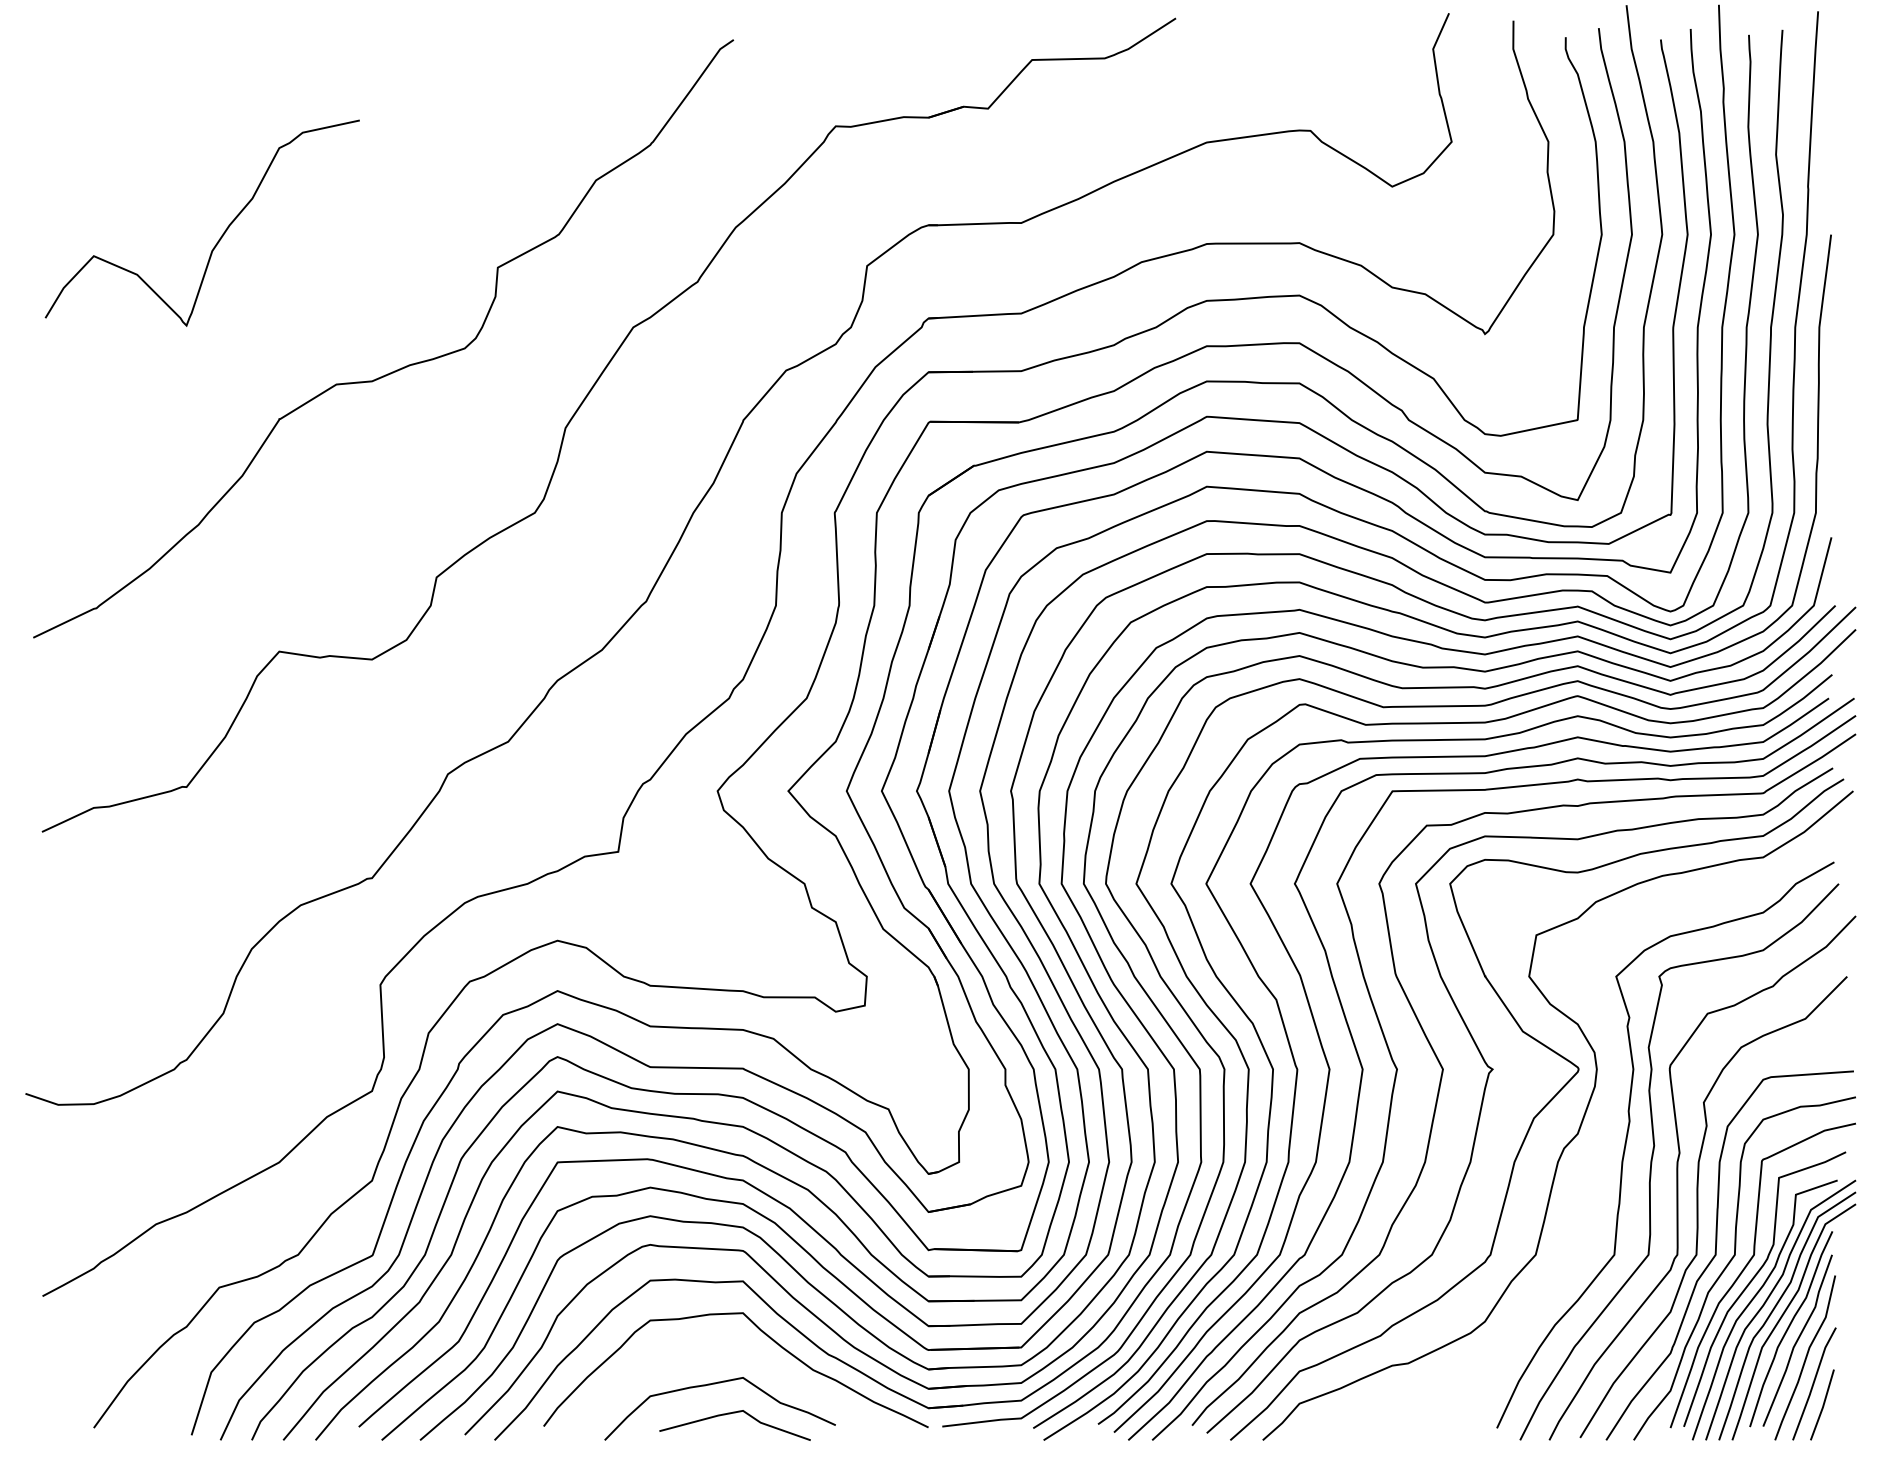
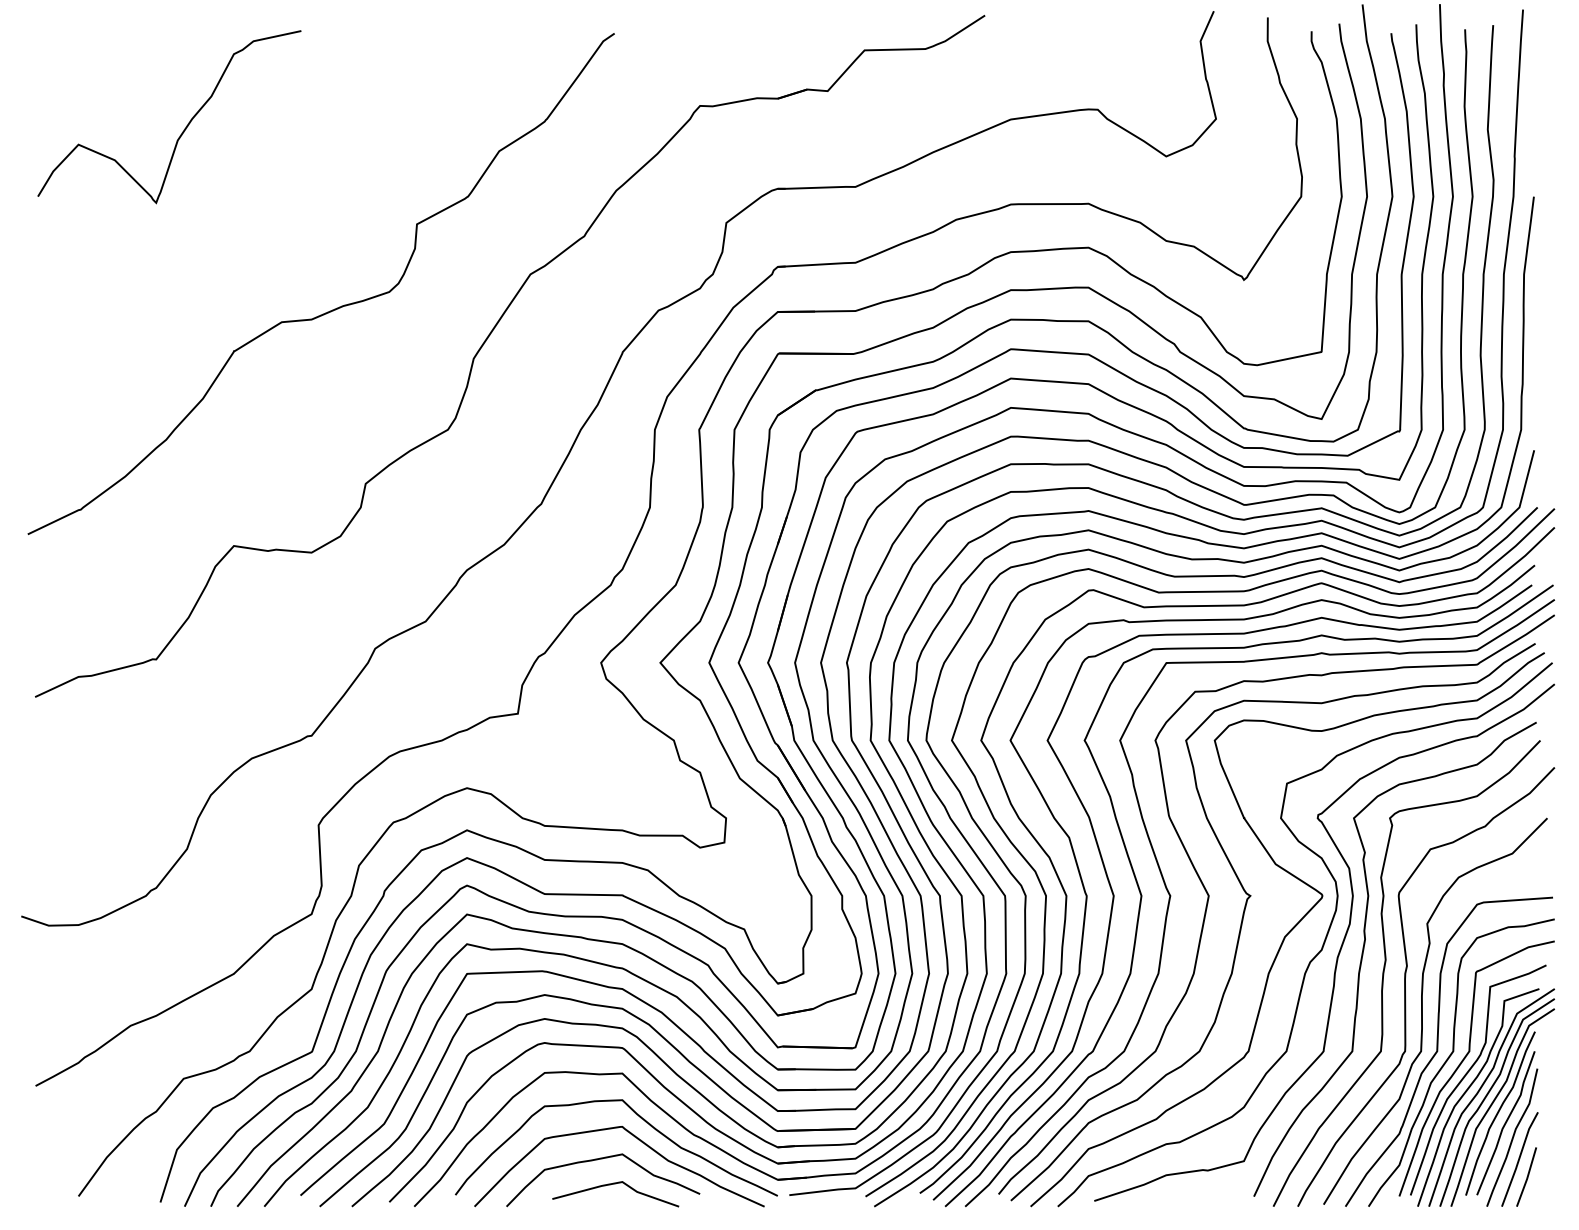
curve: (220, 236) -> (184, 128), moved
curve: (1600, 1129) -> (1340, 946), added
curve: (762, 1361) -> (638, 1140), added

